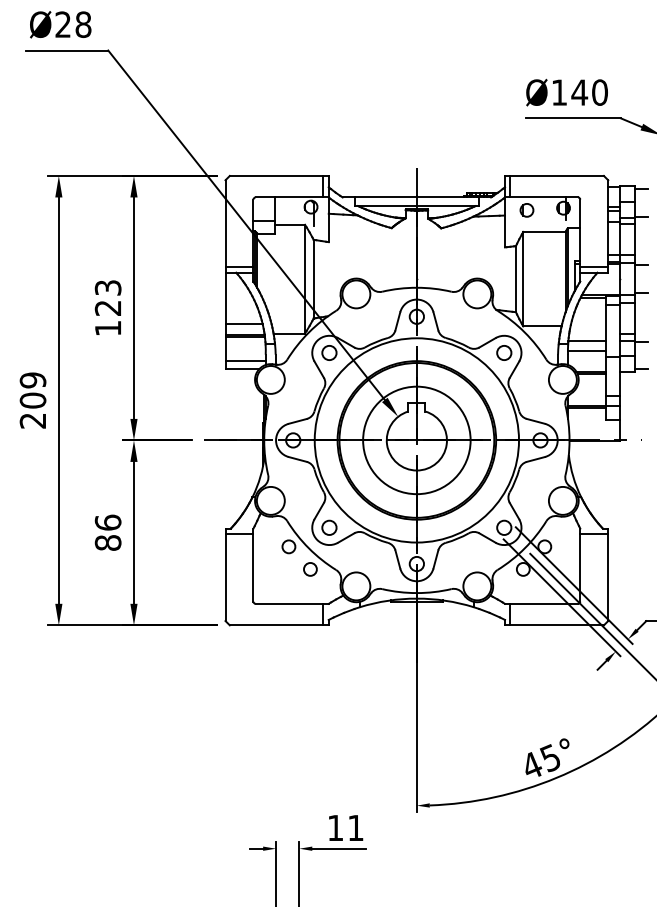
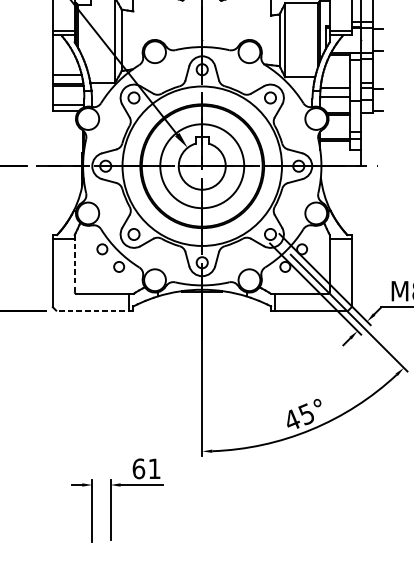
line: (253, 565) -> (74, 263), solid -> dashed
line: (278, 625) -> (94, 310), solid -> dashed
text: (335, 827) -> (138, 468), 11 -> 61

